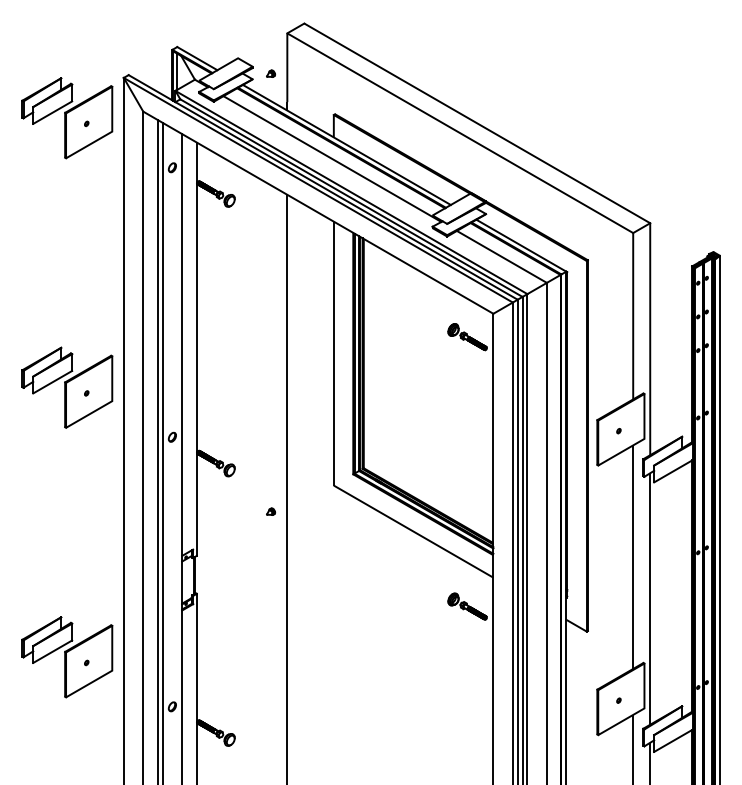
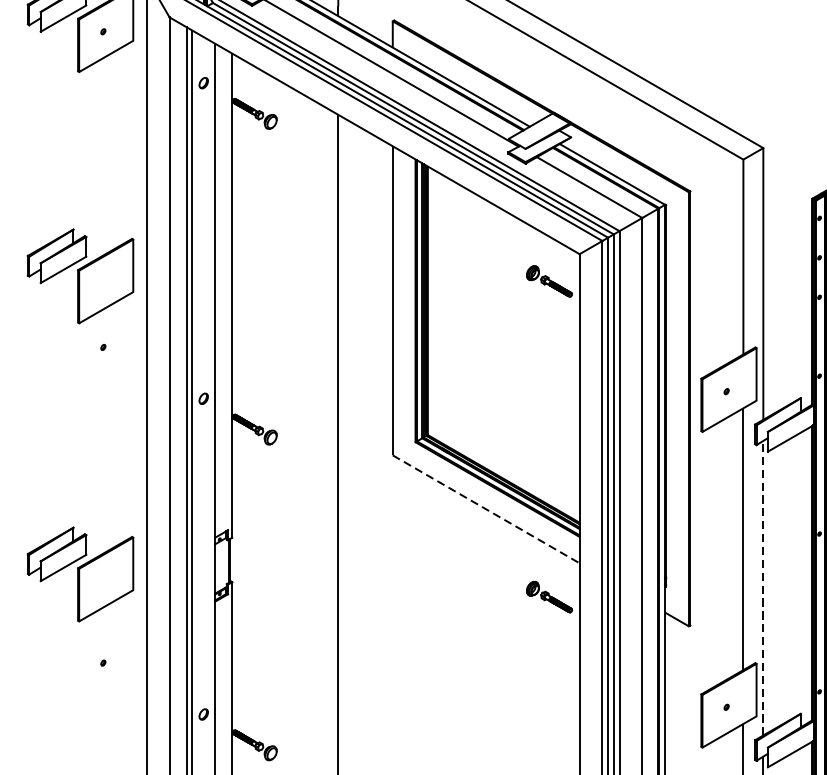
part: (67, 387) -> (80, 276), moved
part: (270, 511) -> (318, 485), removed
line: (414, 531) -> (487, 509), solid -> dashed
line: (650, 598) -> (763, 587), solid -> dashed
part: (67, 657) -> (80, 574), moved

